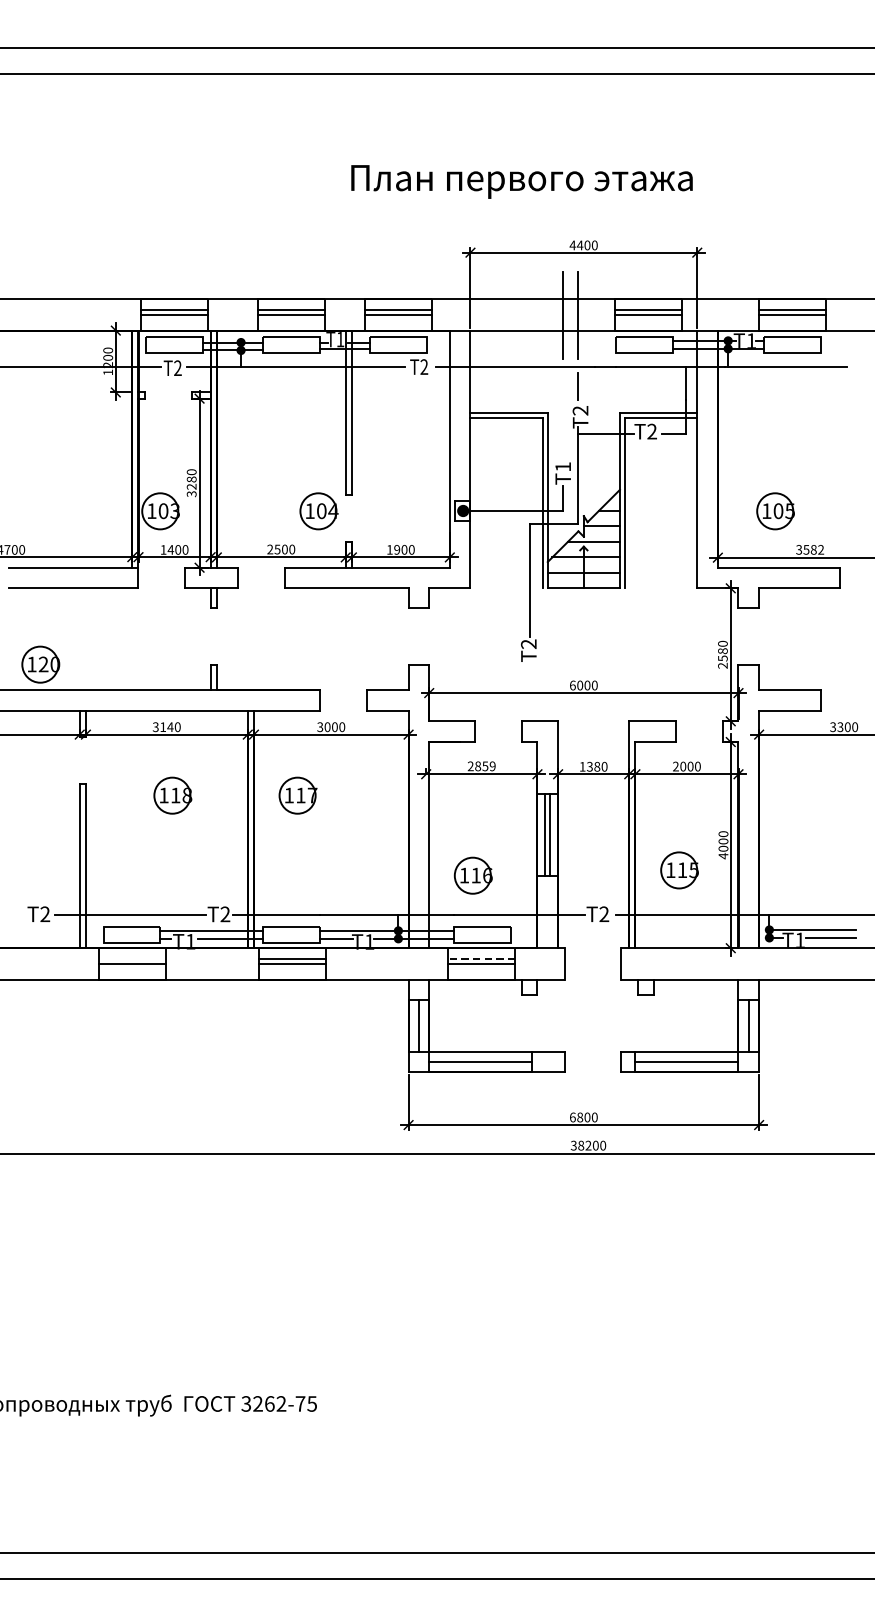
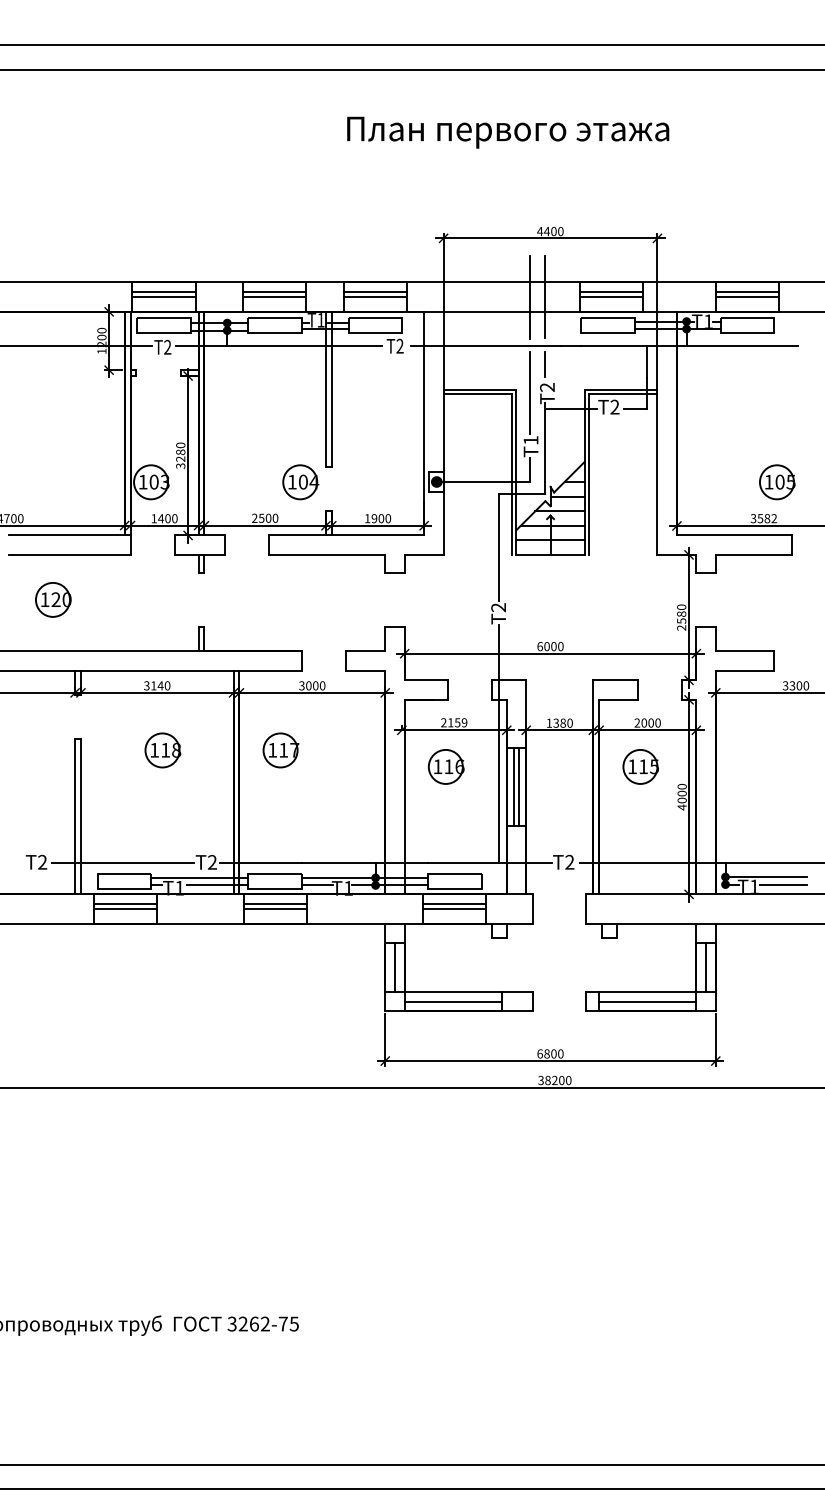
text: (522, 181) -> (508, 132), moved
line: (562, 416) -> (530, 392), added
part: (775, 511) -> (777, 482), moved
part: (40, 664) -> (53, 599), moved
text: (477, 766) -> (450, 722), 2859 -> 2159
line: (529, 788) -> (499, 743), added
part: (679, 869) -> (640, 766), moved
part: (473, 875) -> (446, 766), moved
line: (132, 959) -> (124, 904), added
line: (482, 959) -> (454, 904), dashed -> solid

